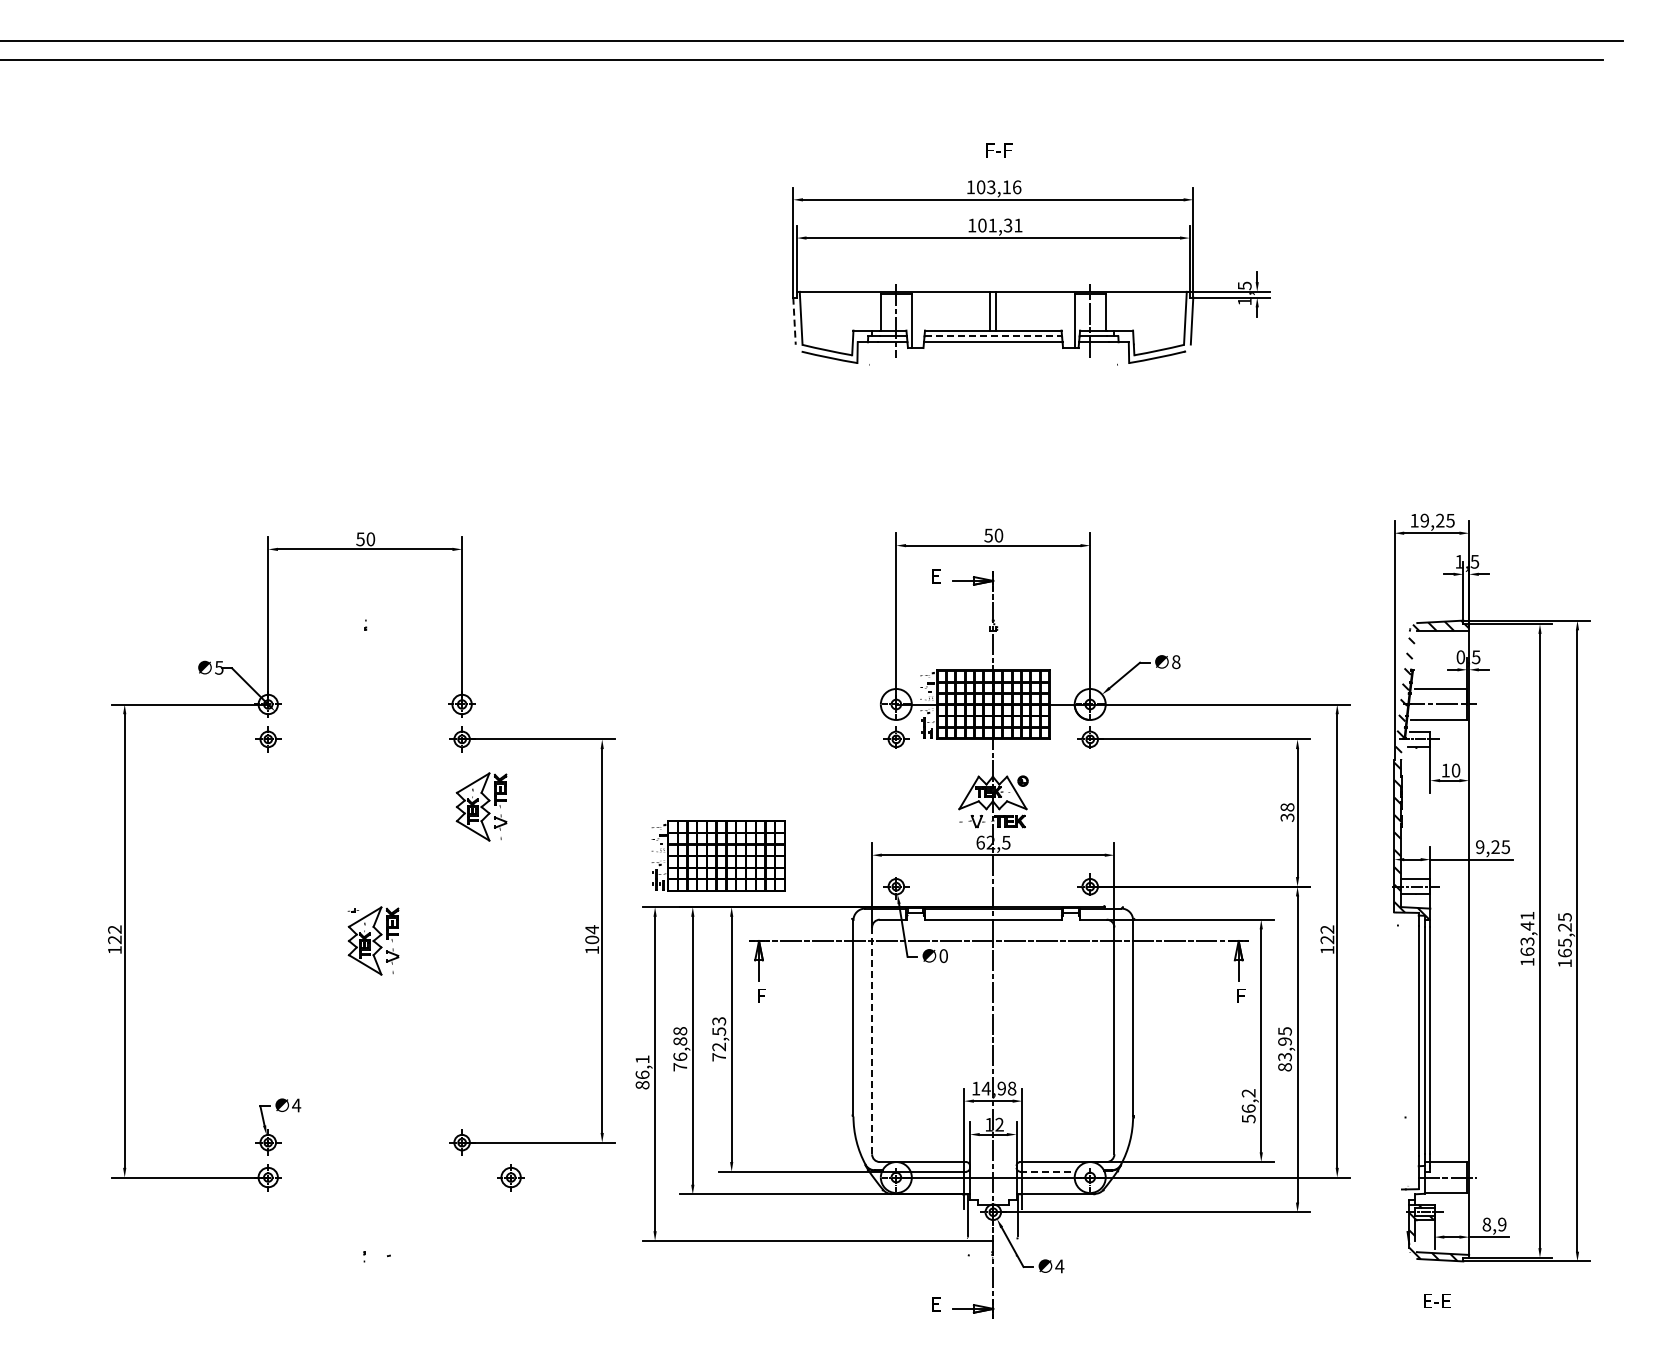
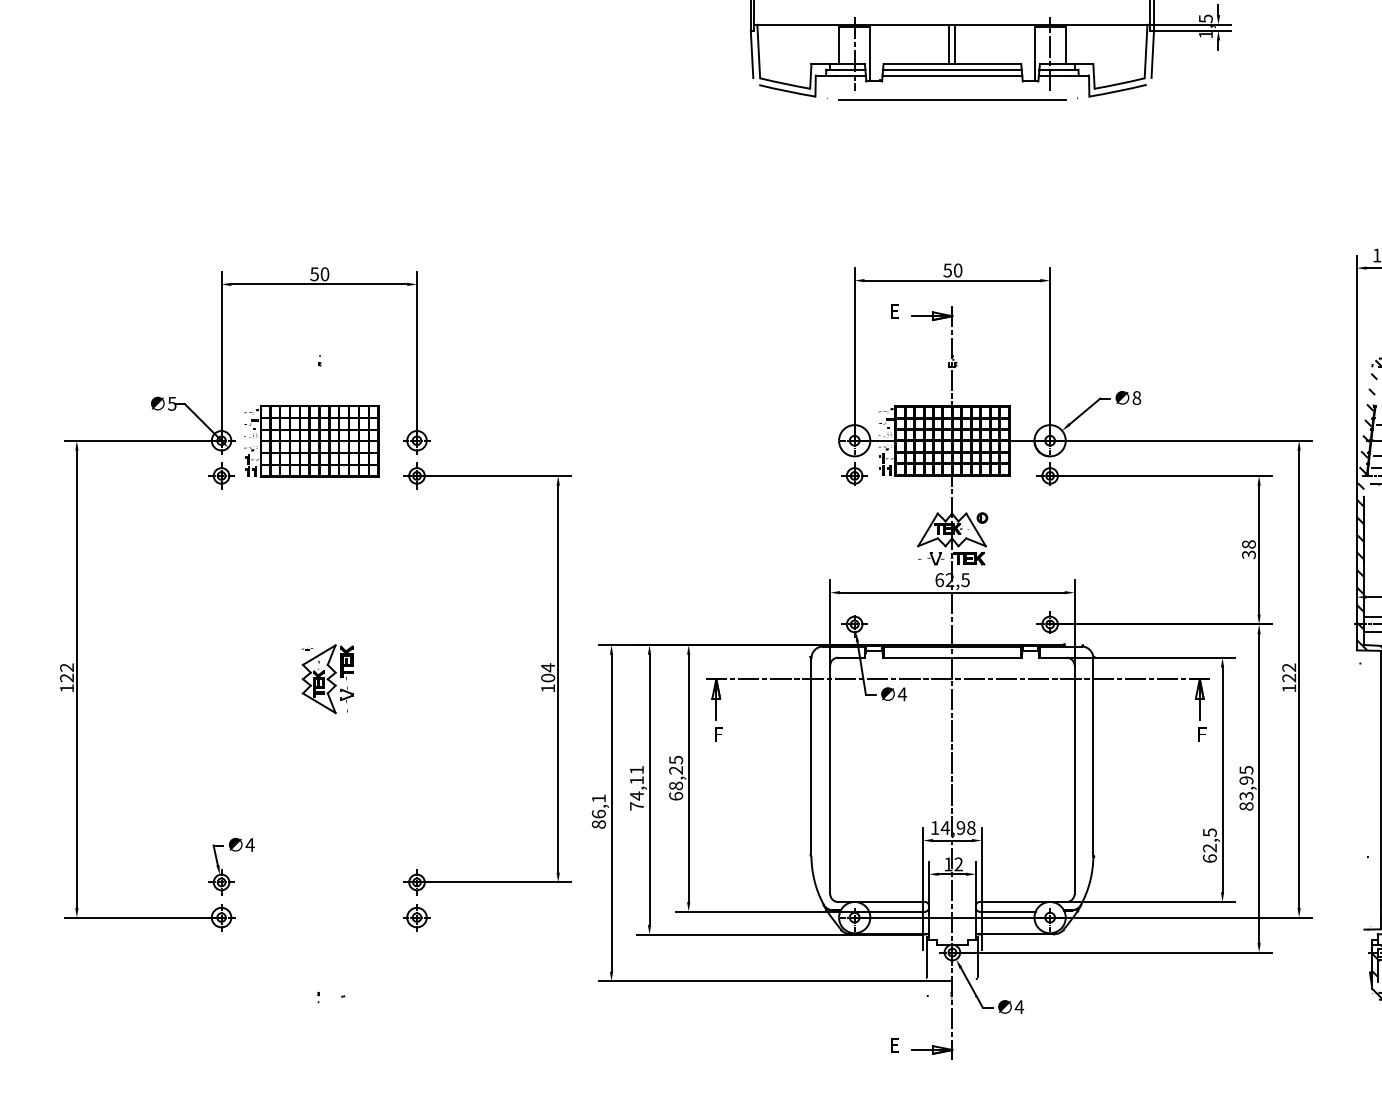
line: (794, 321) -> (752, 54), dashed -> solid
line: (993, 336) -> (952, 69), dashed -> solid
line: (993, 366) -> (952, 100), added
part: (481, 806) -> (436, 543), removed
part: (718, 855) -> (311, 440), moved
text: (943, 956) -> (902, 694), 0 -> 4
text: (719, 1039) -> (676, 778), 72,53 -> 68,25
line: (872, 1040) -> (830, 779), dashed -> solid
text: (680, 1044) -> (637, 783), 76,88 -> 74,11
text: (1248, 1106) -> (1209, 845), 56,2 -> 62,5
line: (1048, 1171) -> (1008, 911), dashed -> solid
part: (510, 1177) -> (416, 917), moved

